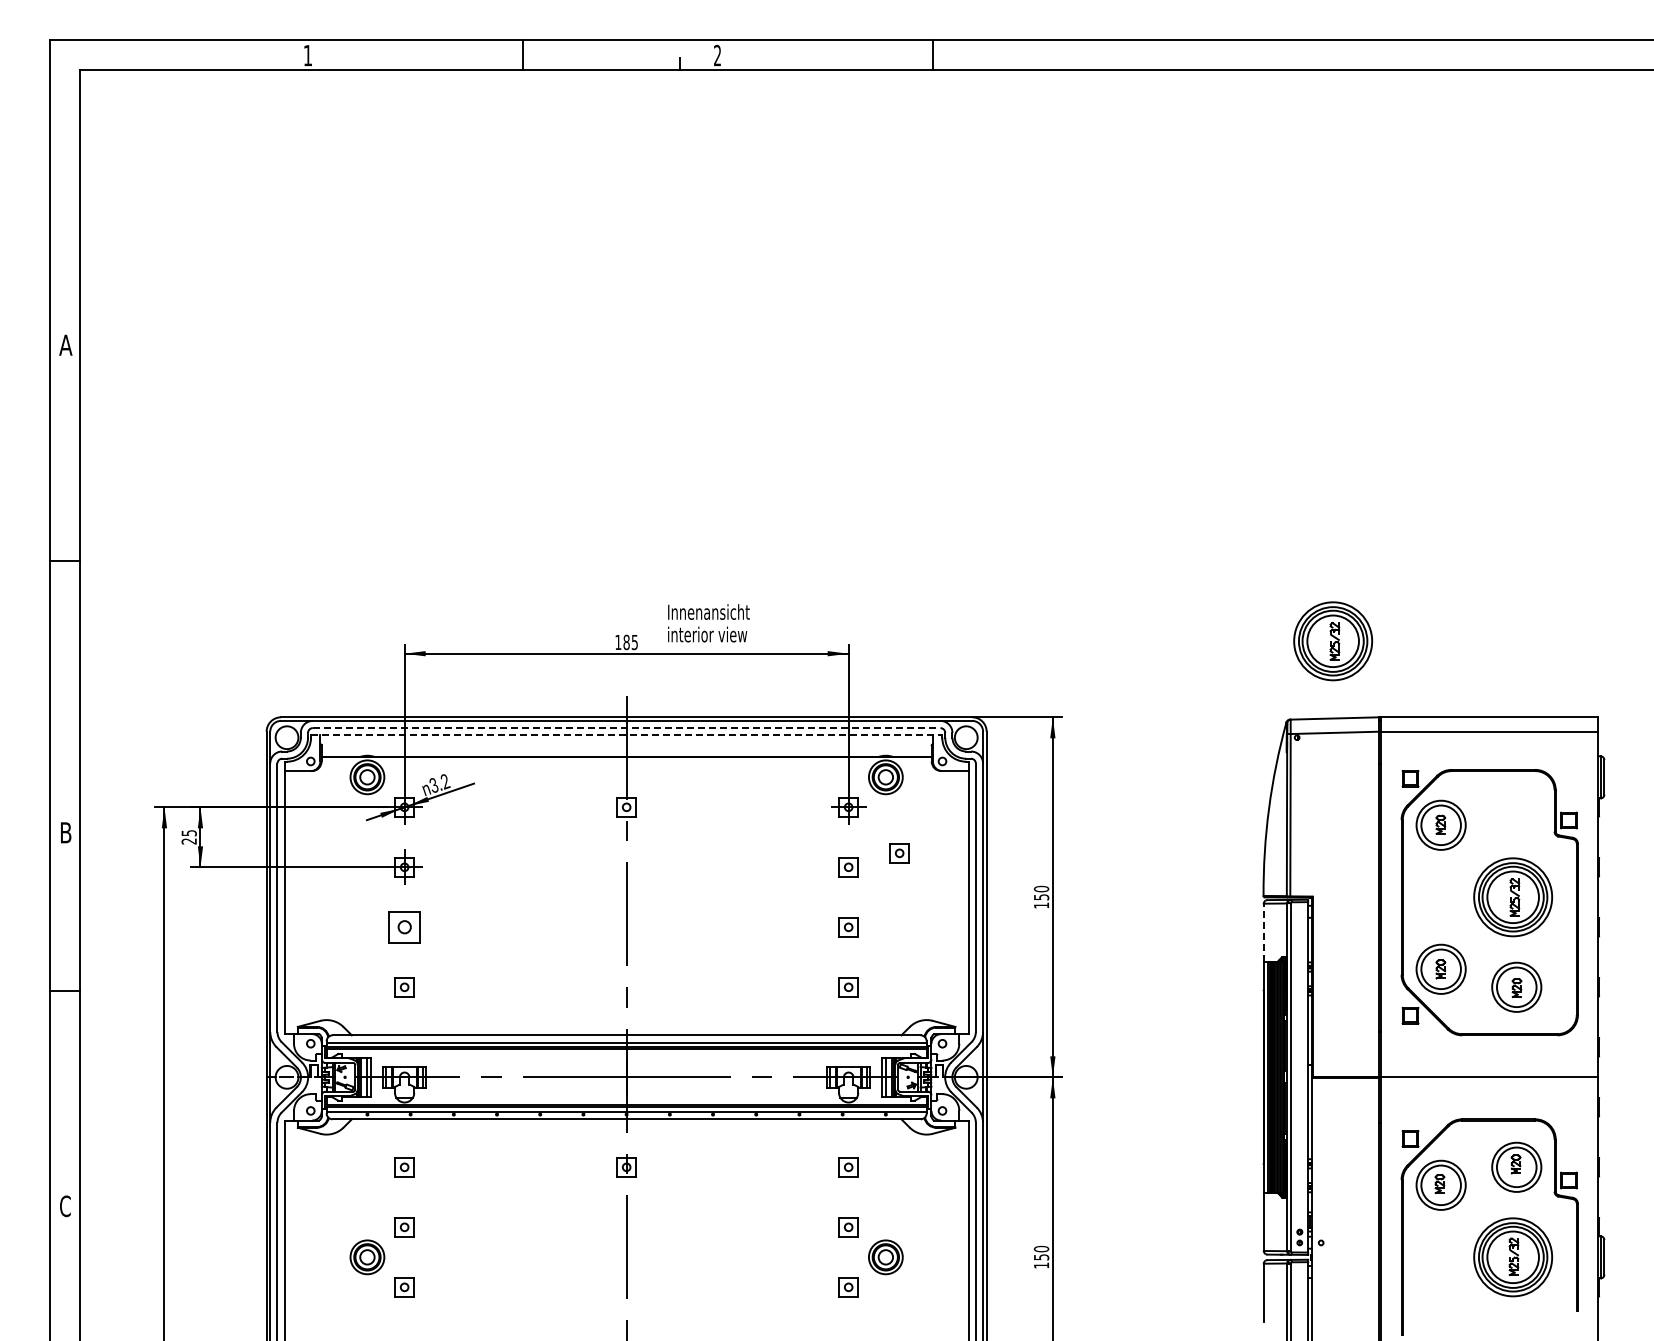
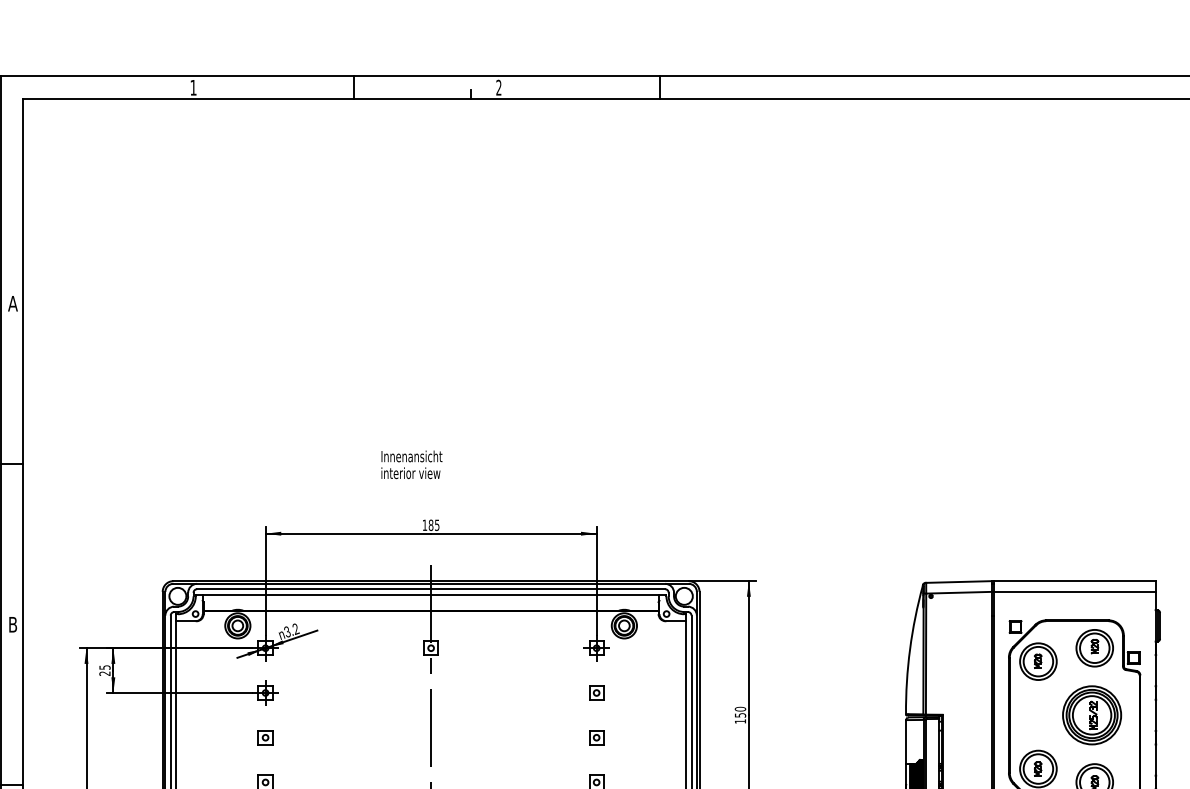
text: (708, 623) -> (411, 464), moved
part: (1333, 641) -> (958, 524), removed
line: (626, 728) -> (431, 589), dashed -> solid
line: (626, 735) -> (431, 594), dashed -> solid
part: (1516, 806) -> (1094, 647), added
text: (66, 832) -> (13, 624), moved
part: (899, 853) -> (634, 682), removed
part: (404, 927) -> (265, 737), size x0.62
line: (1263, 932) -> (905, 741), dashed -> solid

